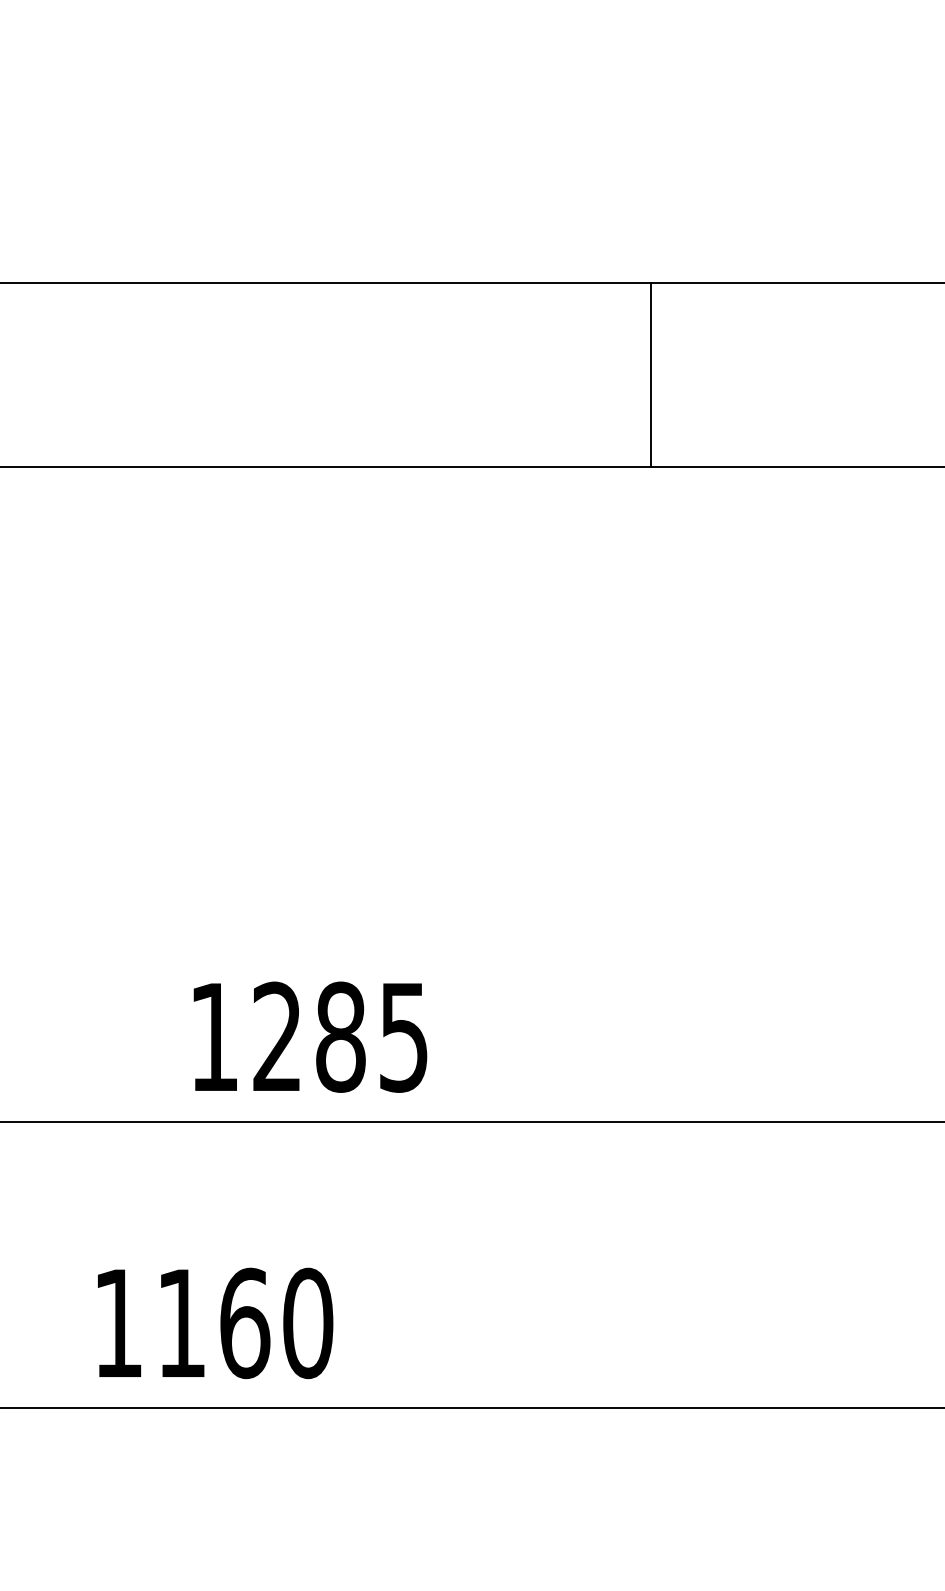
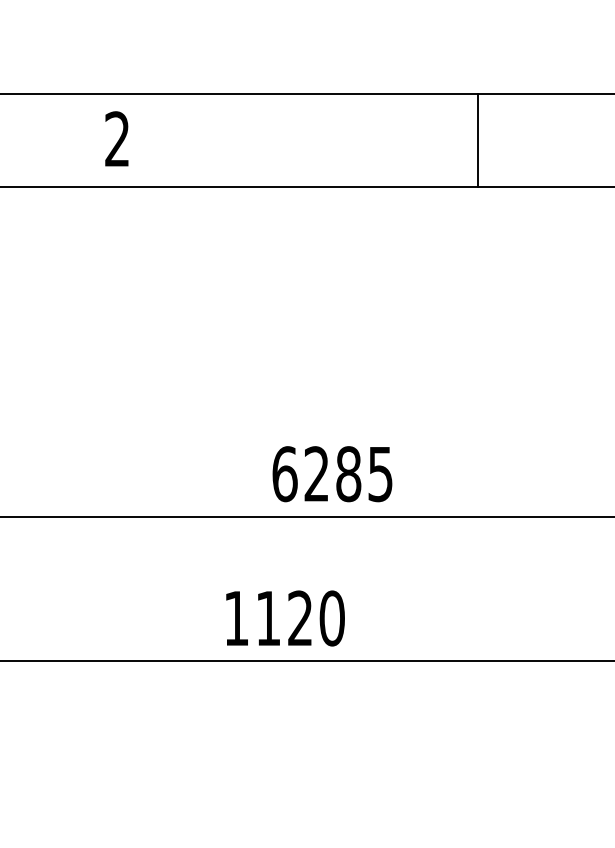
line: (649, 373) -> (477, 139), moved
text: (213, 1037) -> (284, 474), 1285 -> 6285
text: (245, 1323) -> (300, 618), 1160 -> 1120

